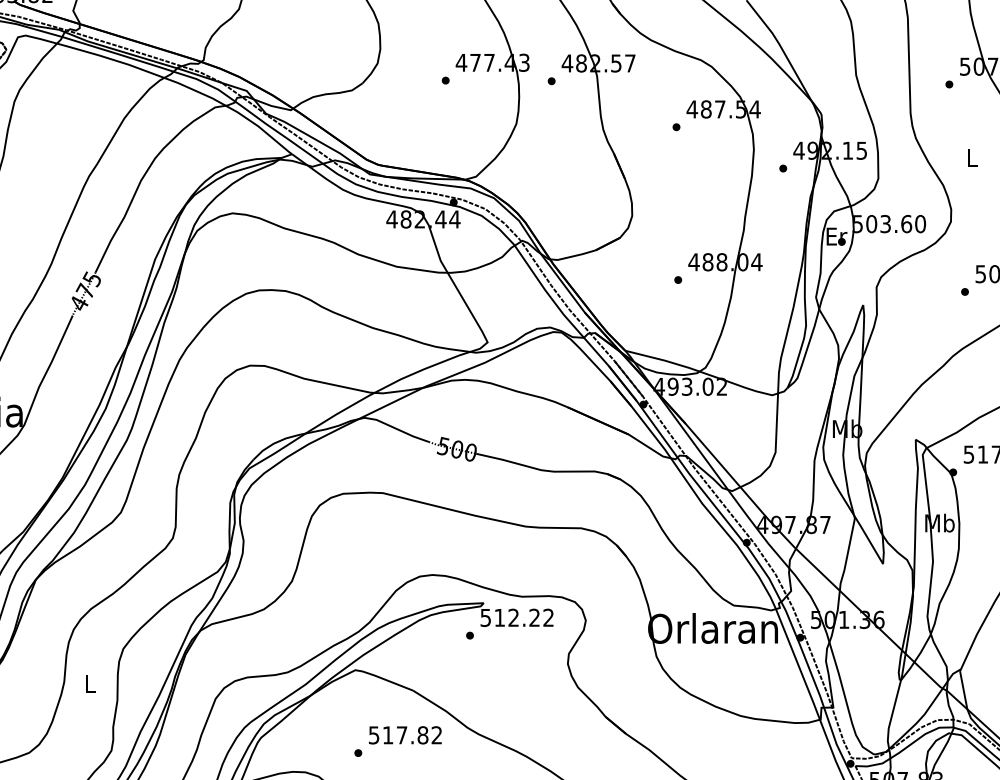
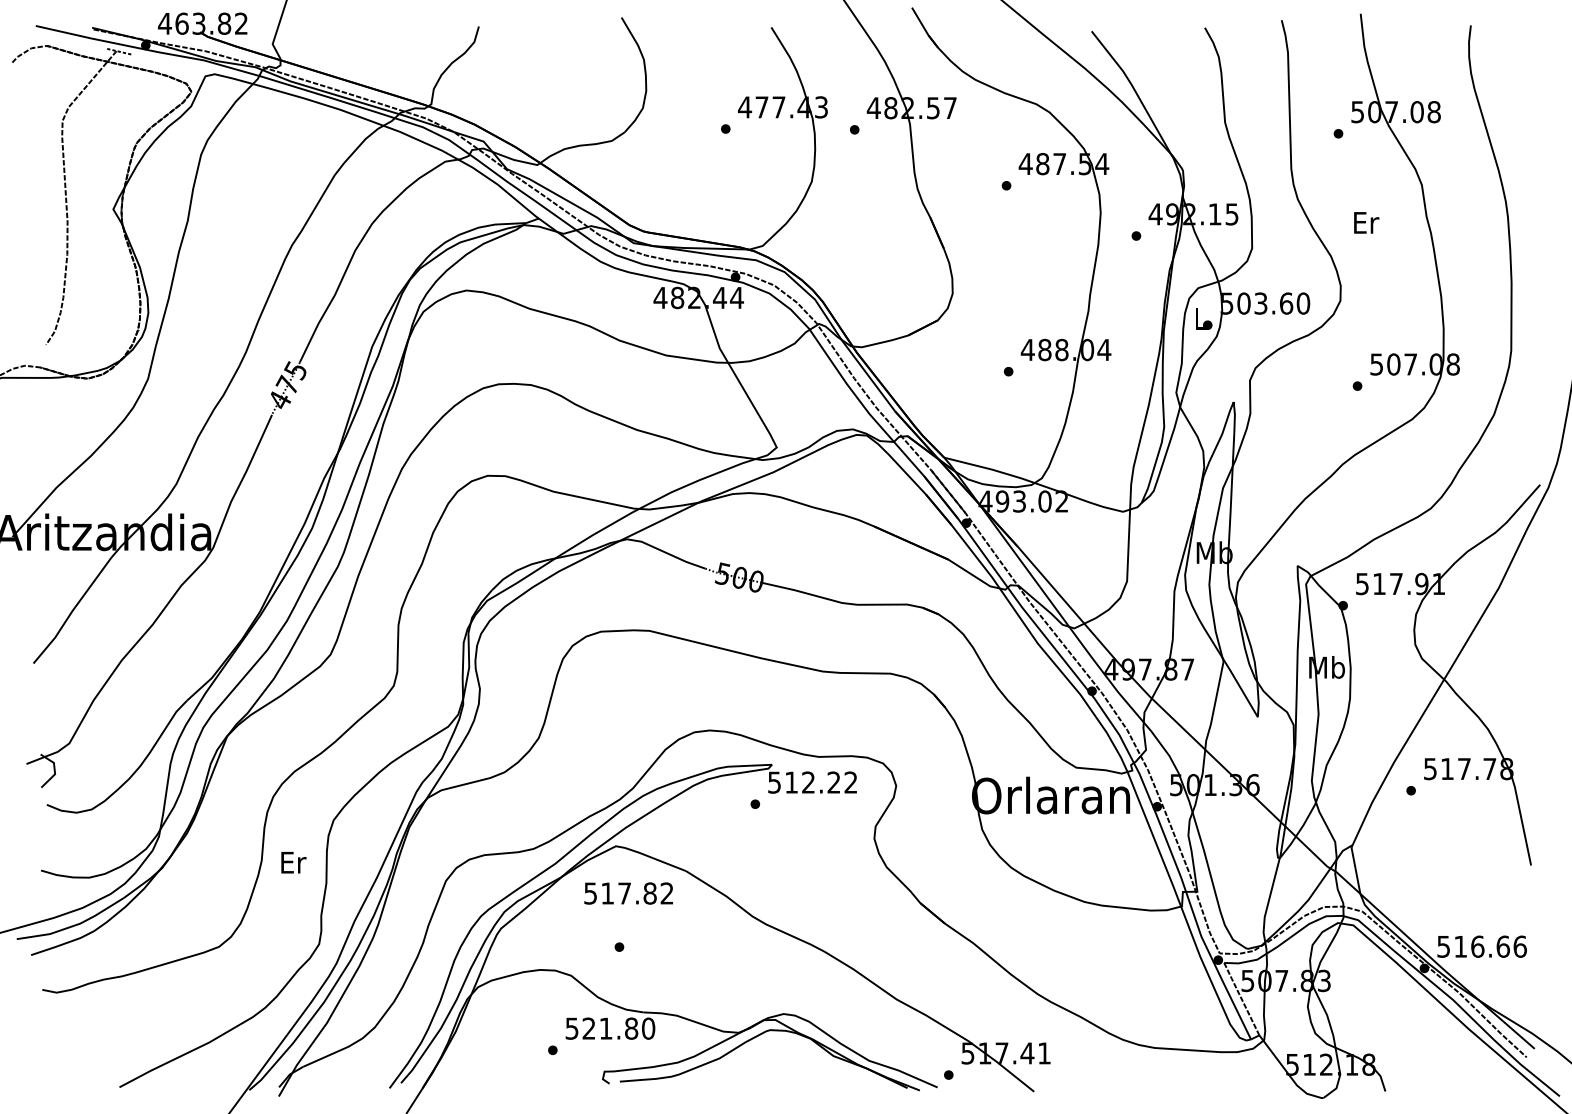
text: (972, 157) -> (1366, 222), L -> Er
text: (836, 236) -> (1201, 318), Er -> L
text: (90, 683) -> (293, 862), L -> Er
text: (405, 735) -> (628, 893), moved

